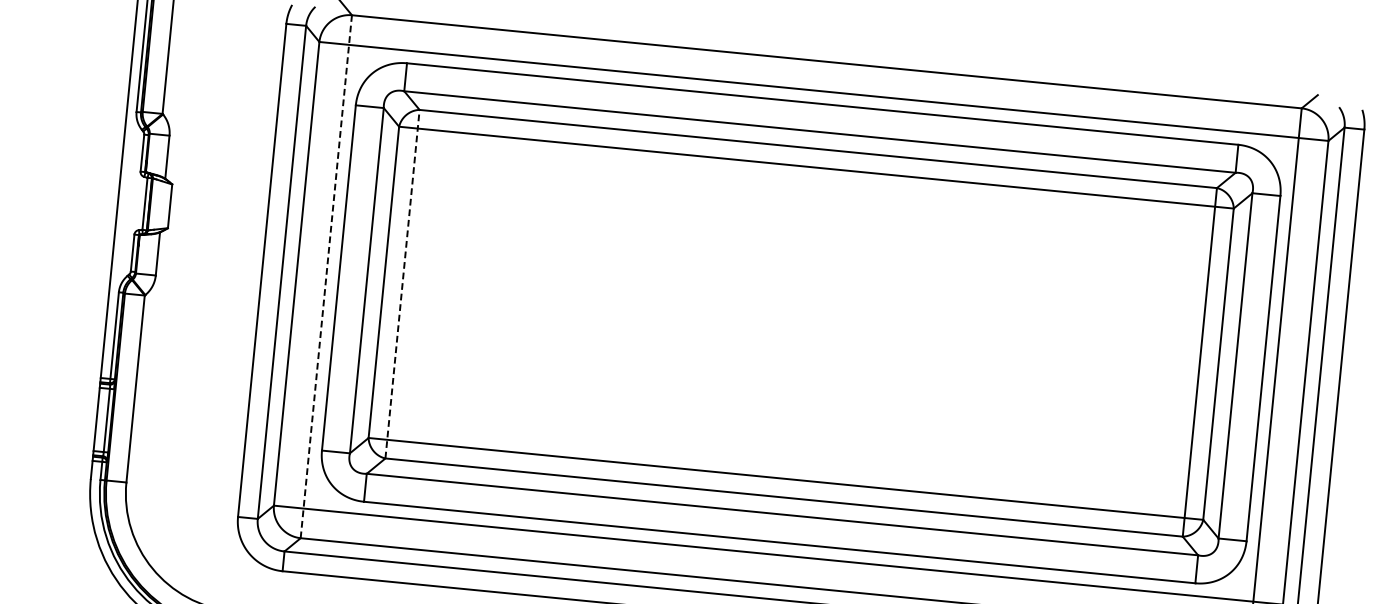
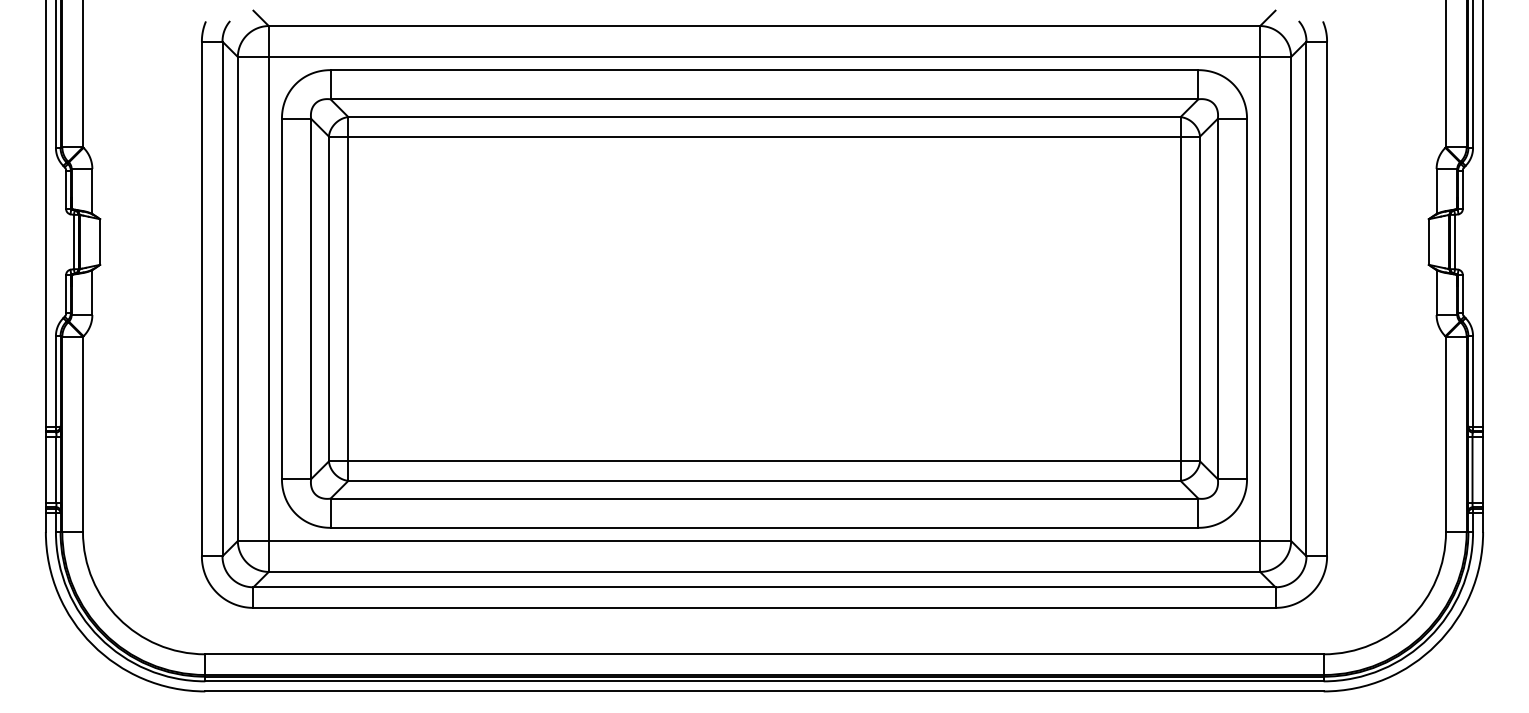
line: (326, 276) -> (268, 298), dashed -> solid
line: (402, 283) -> (348, 298), dashed -> solid

